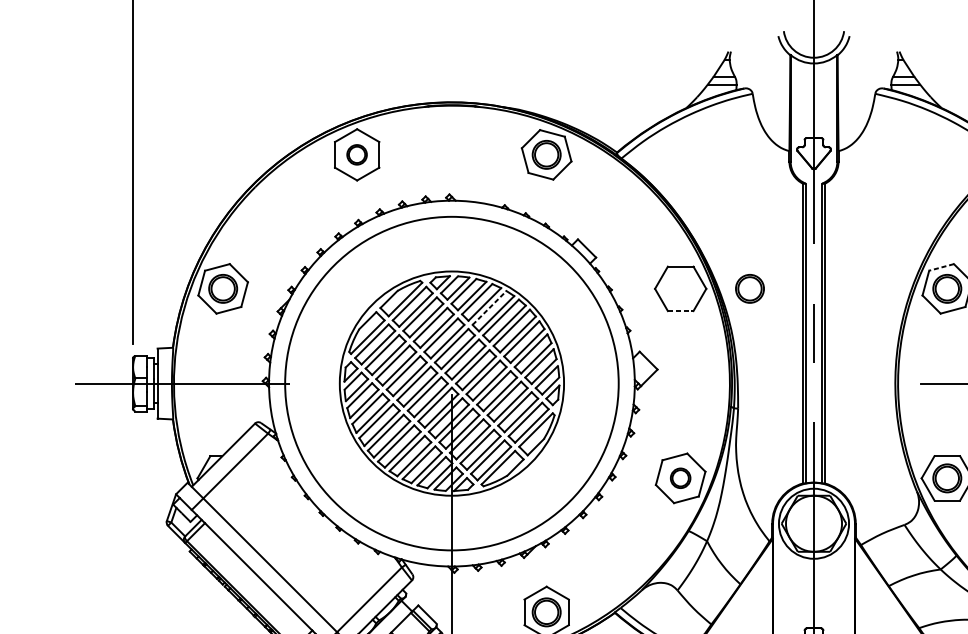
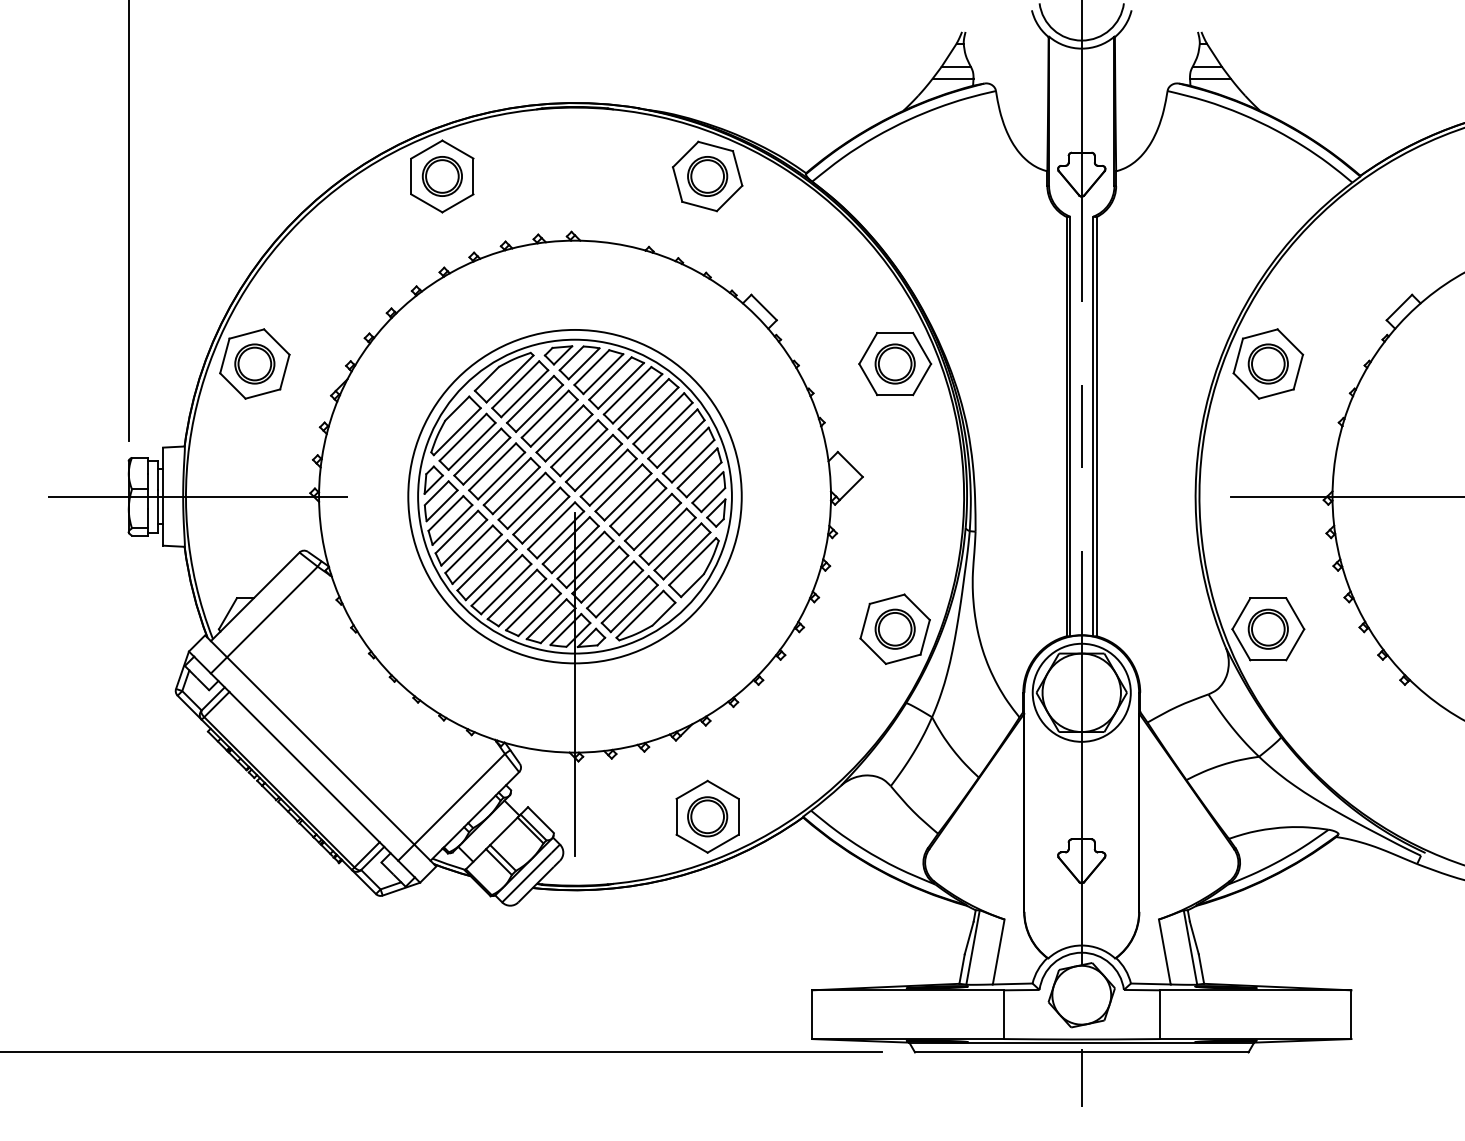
part: (356, 154) -> (441, 176), size x1.43
line: (941, 267) -> (1260, 334), dashed -> solid
part: (749, 288) -> (894, 363), moved
line: (489, 307) -> (627, 390), dashed -> solid
line: (680, 311) -> (895, 395), dashed -> solid
circle: (451, 383) -> (574, 496), size x0.71
part: (680, 477) -> (894, 628), size x1.43

